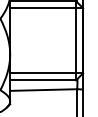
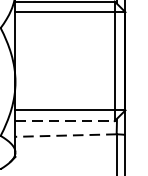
line: (43, 80) -> (65, 121), solid -> dashed
line: (43, 90) -> (65, 136), solid -> dashed

